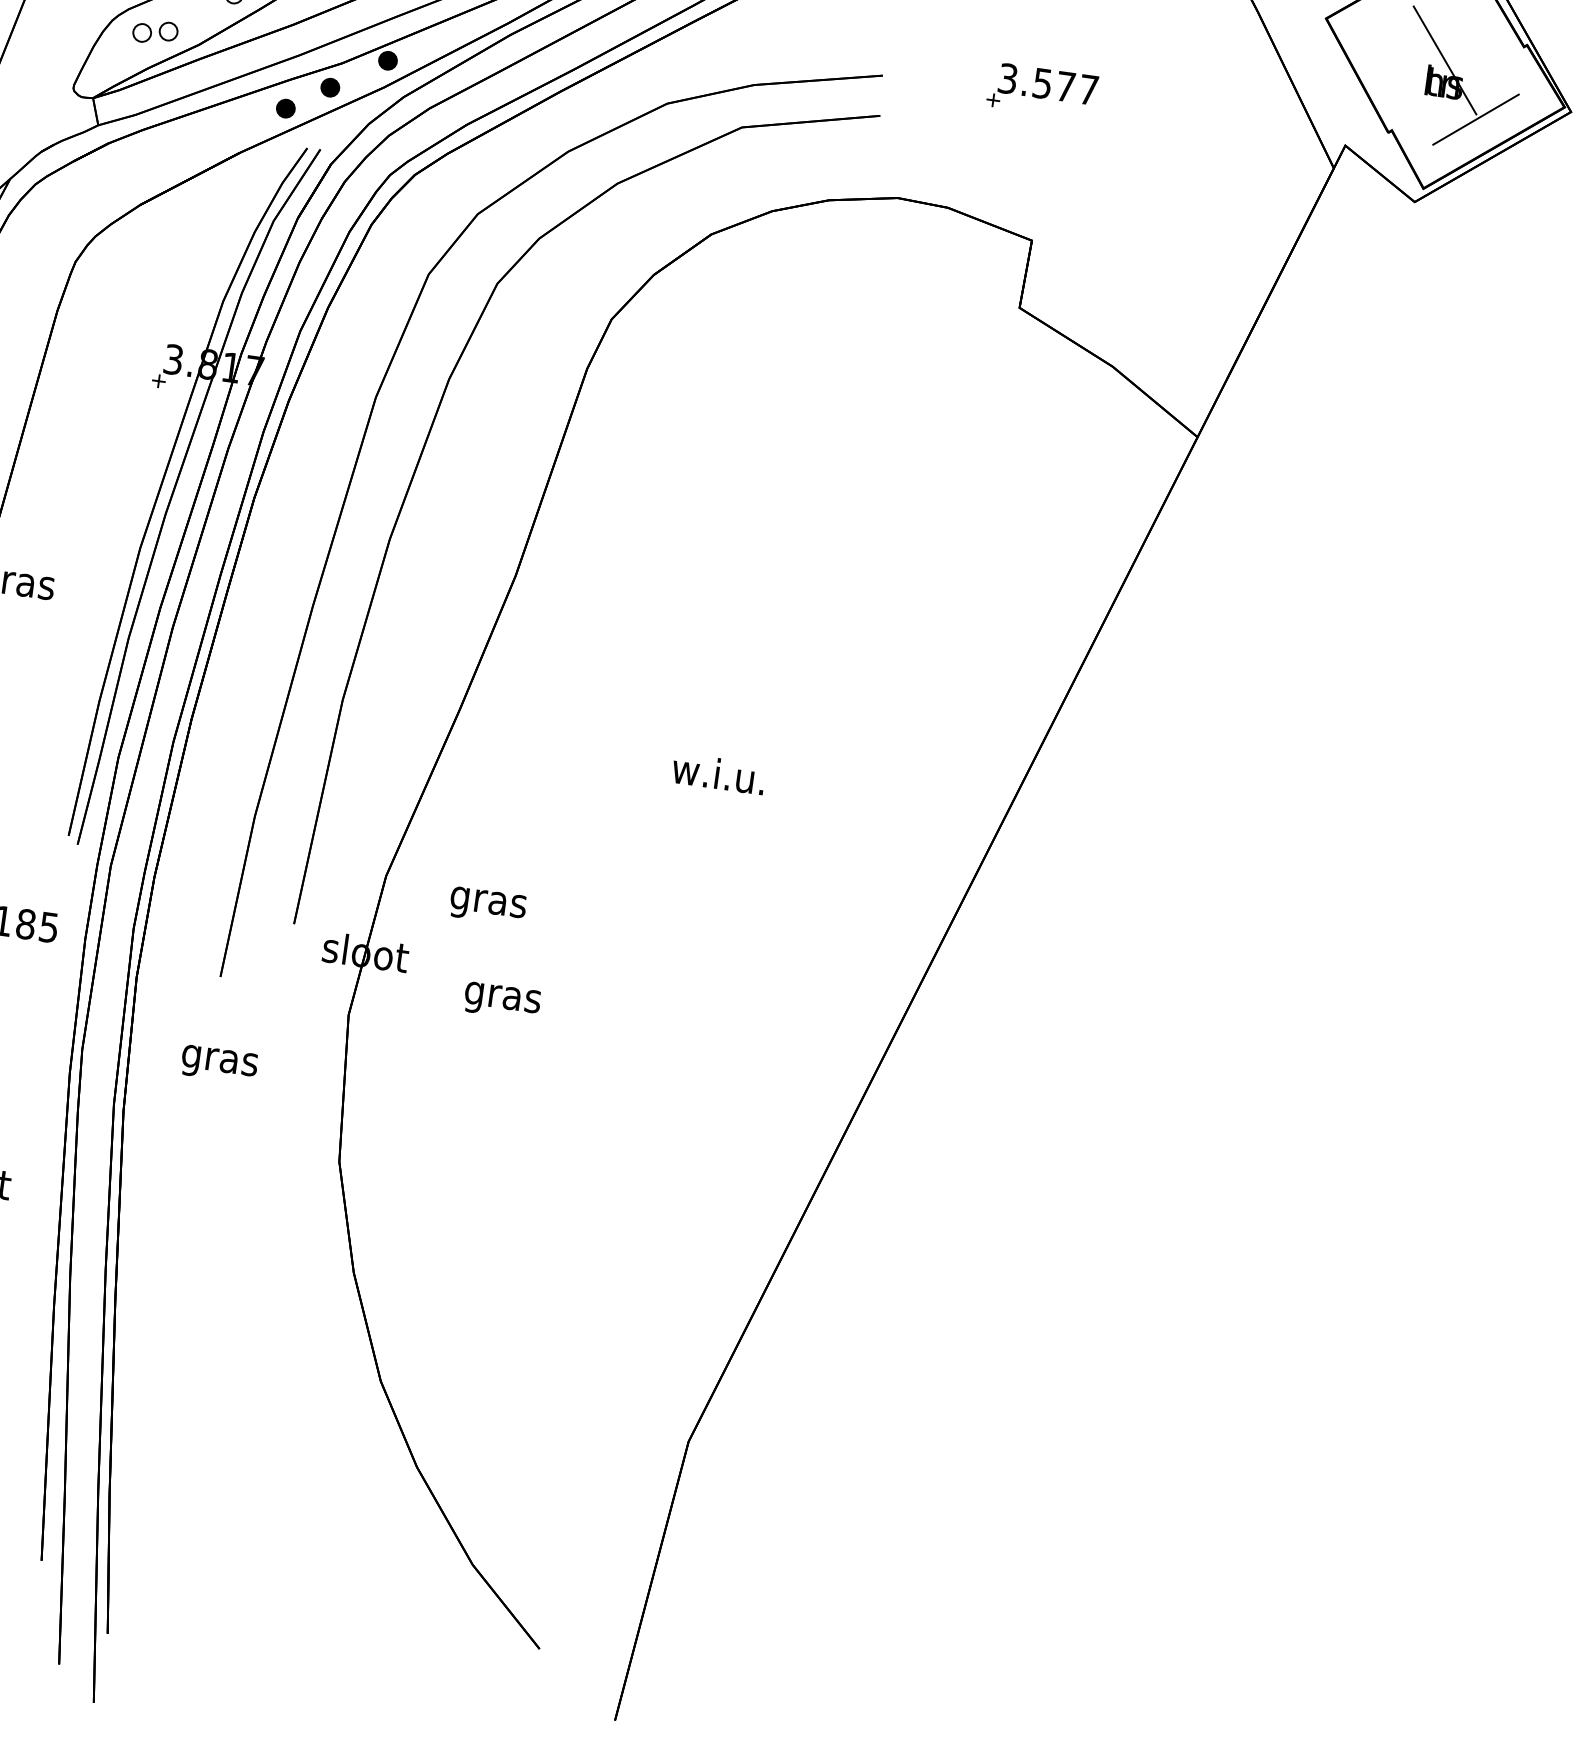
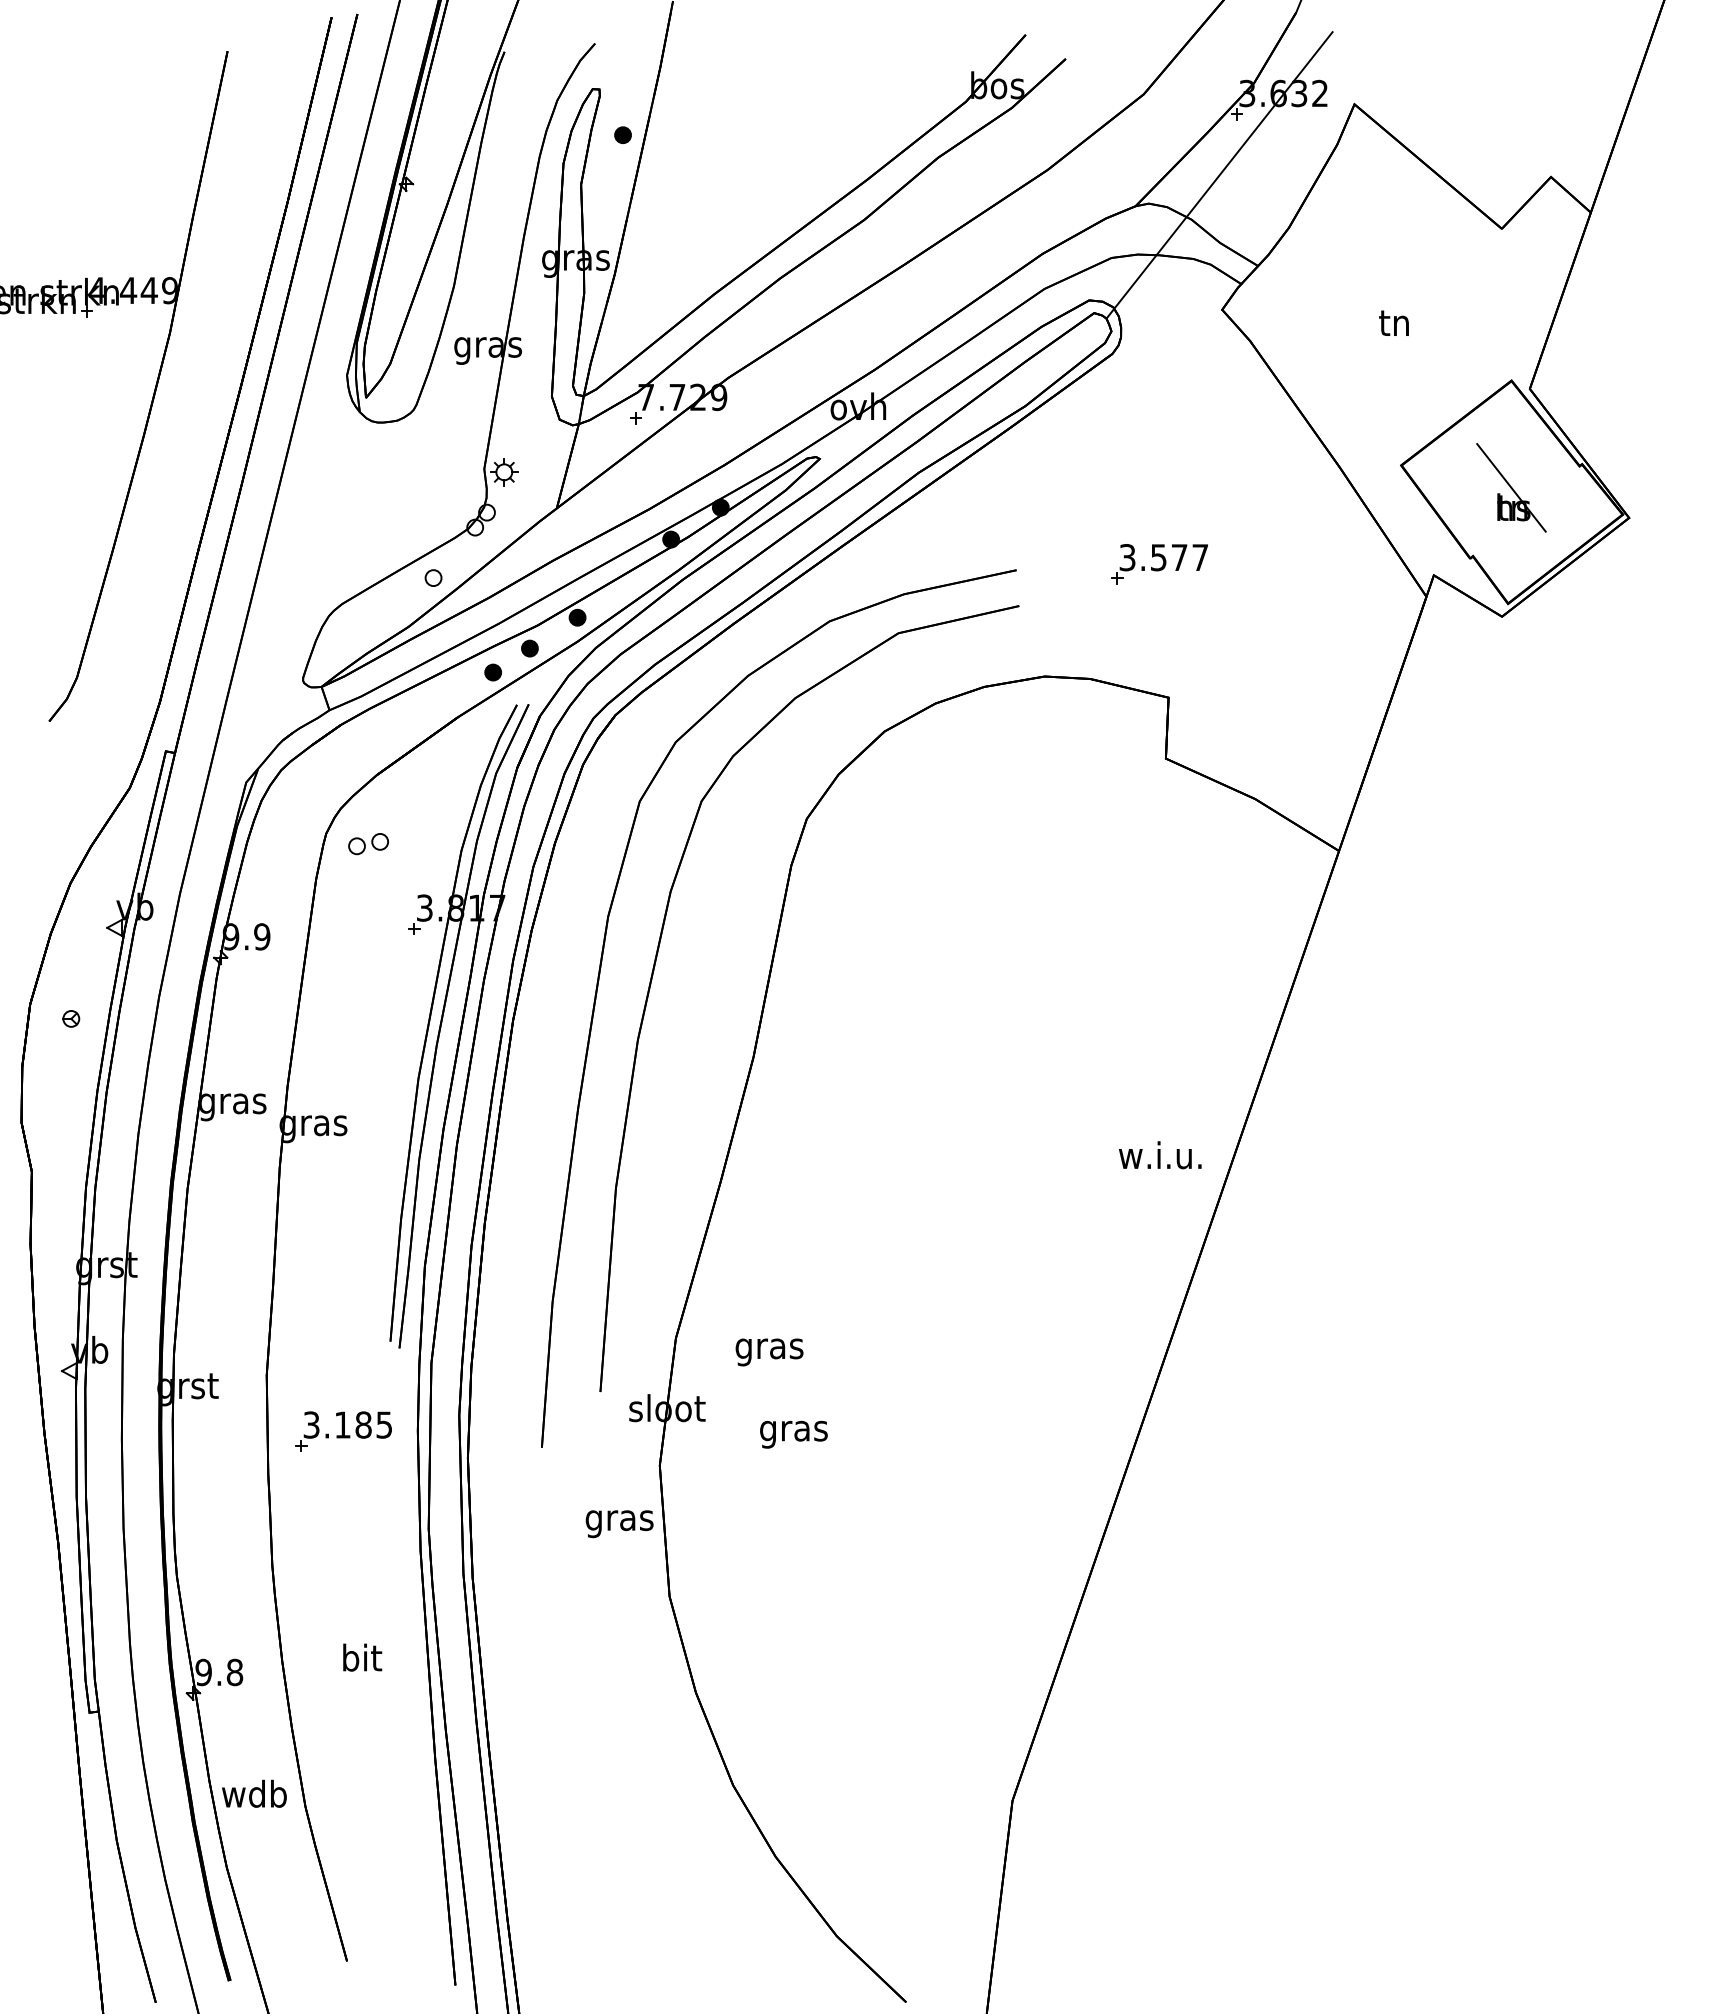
part: (155, 32) -> (368, 844), moved
line: (1475, 118) -> (1545, 535), removed
text: (719, 774) -> (1160, 1155), moved
text: (219, 1064) -> (619, 1524), moved

